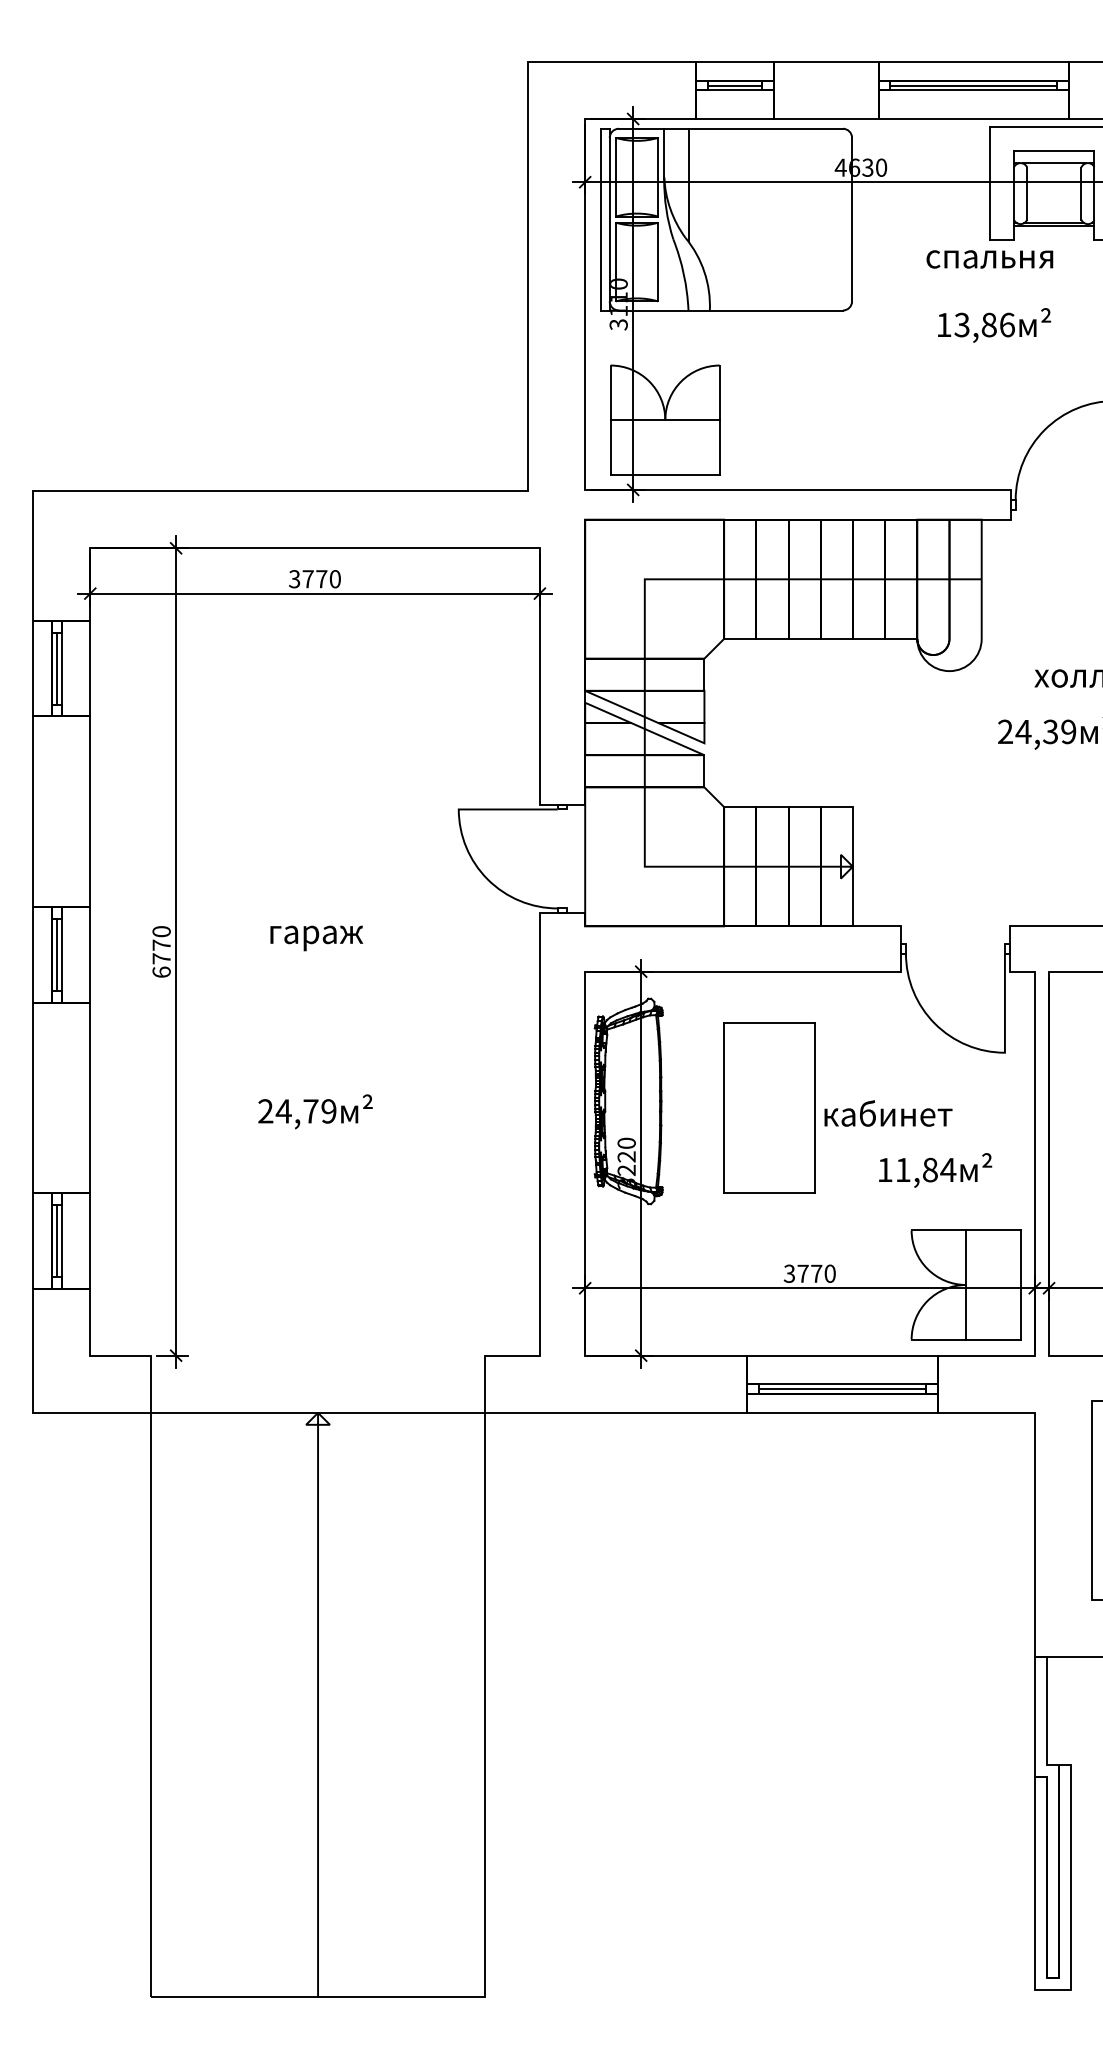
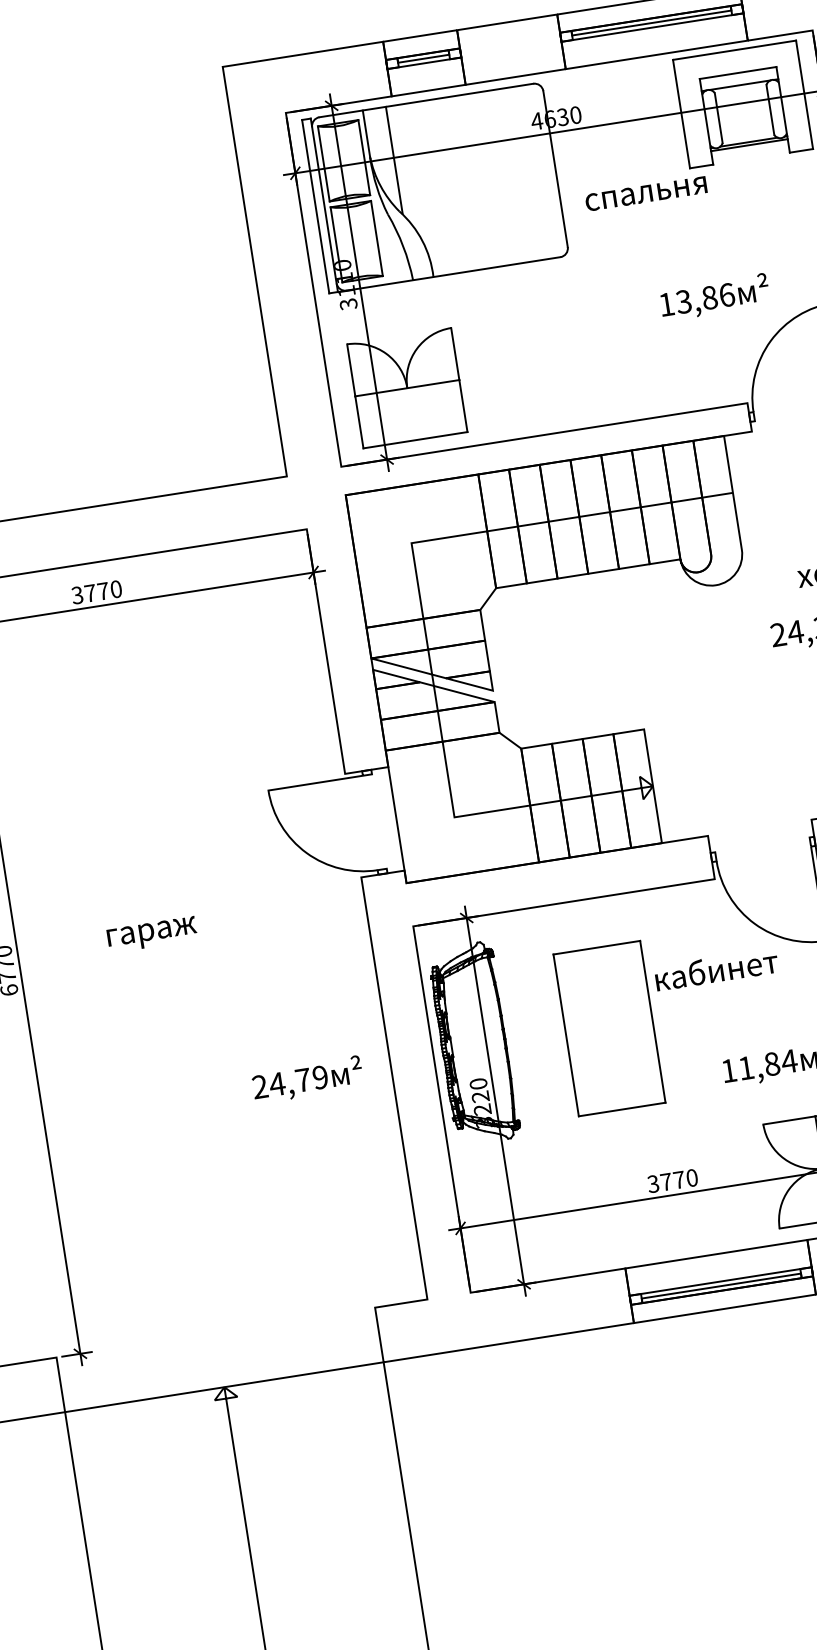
text: (989, 259) -> (645, 193), moved
text: (994, 325) -> (714, 297), moved
text: (315, 1111) -> (307, 1079), moved
text: (888, 1113) -> (716, 969), moved

